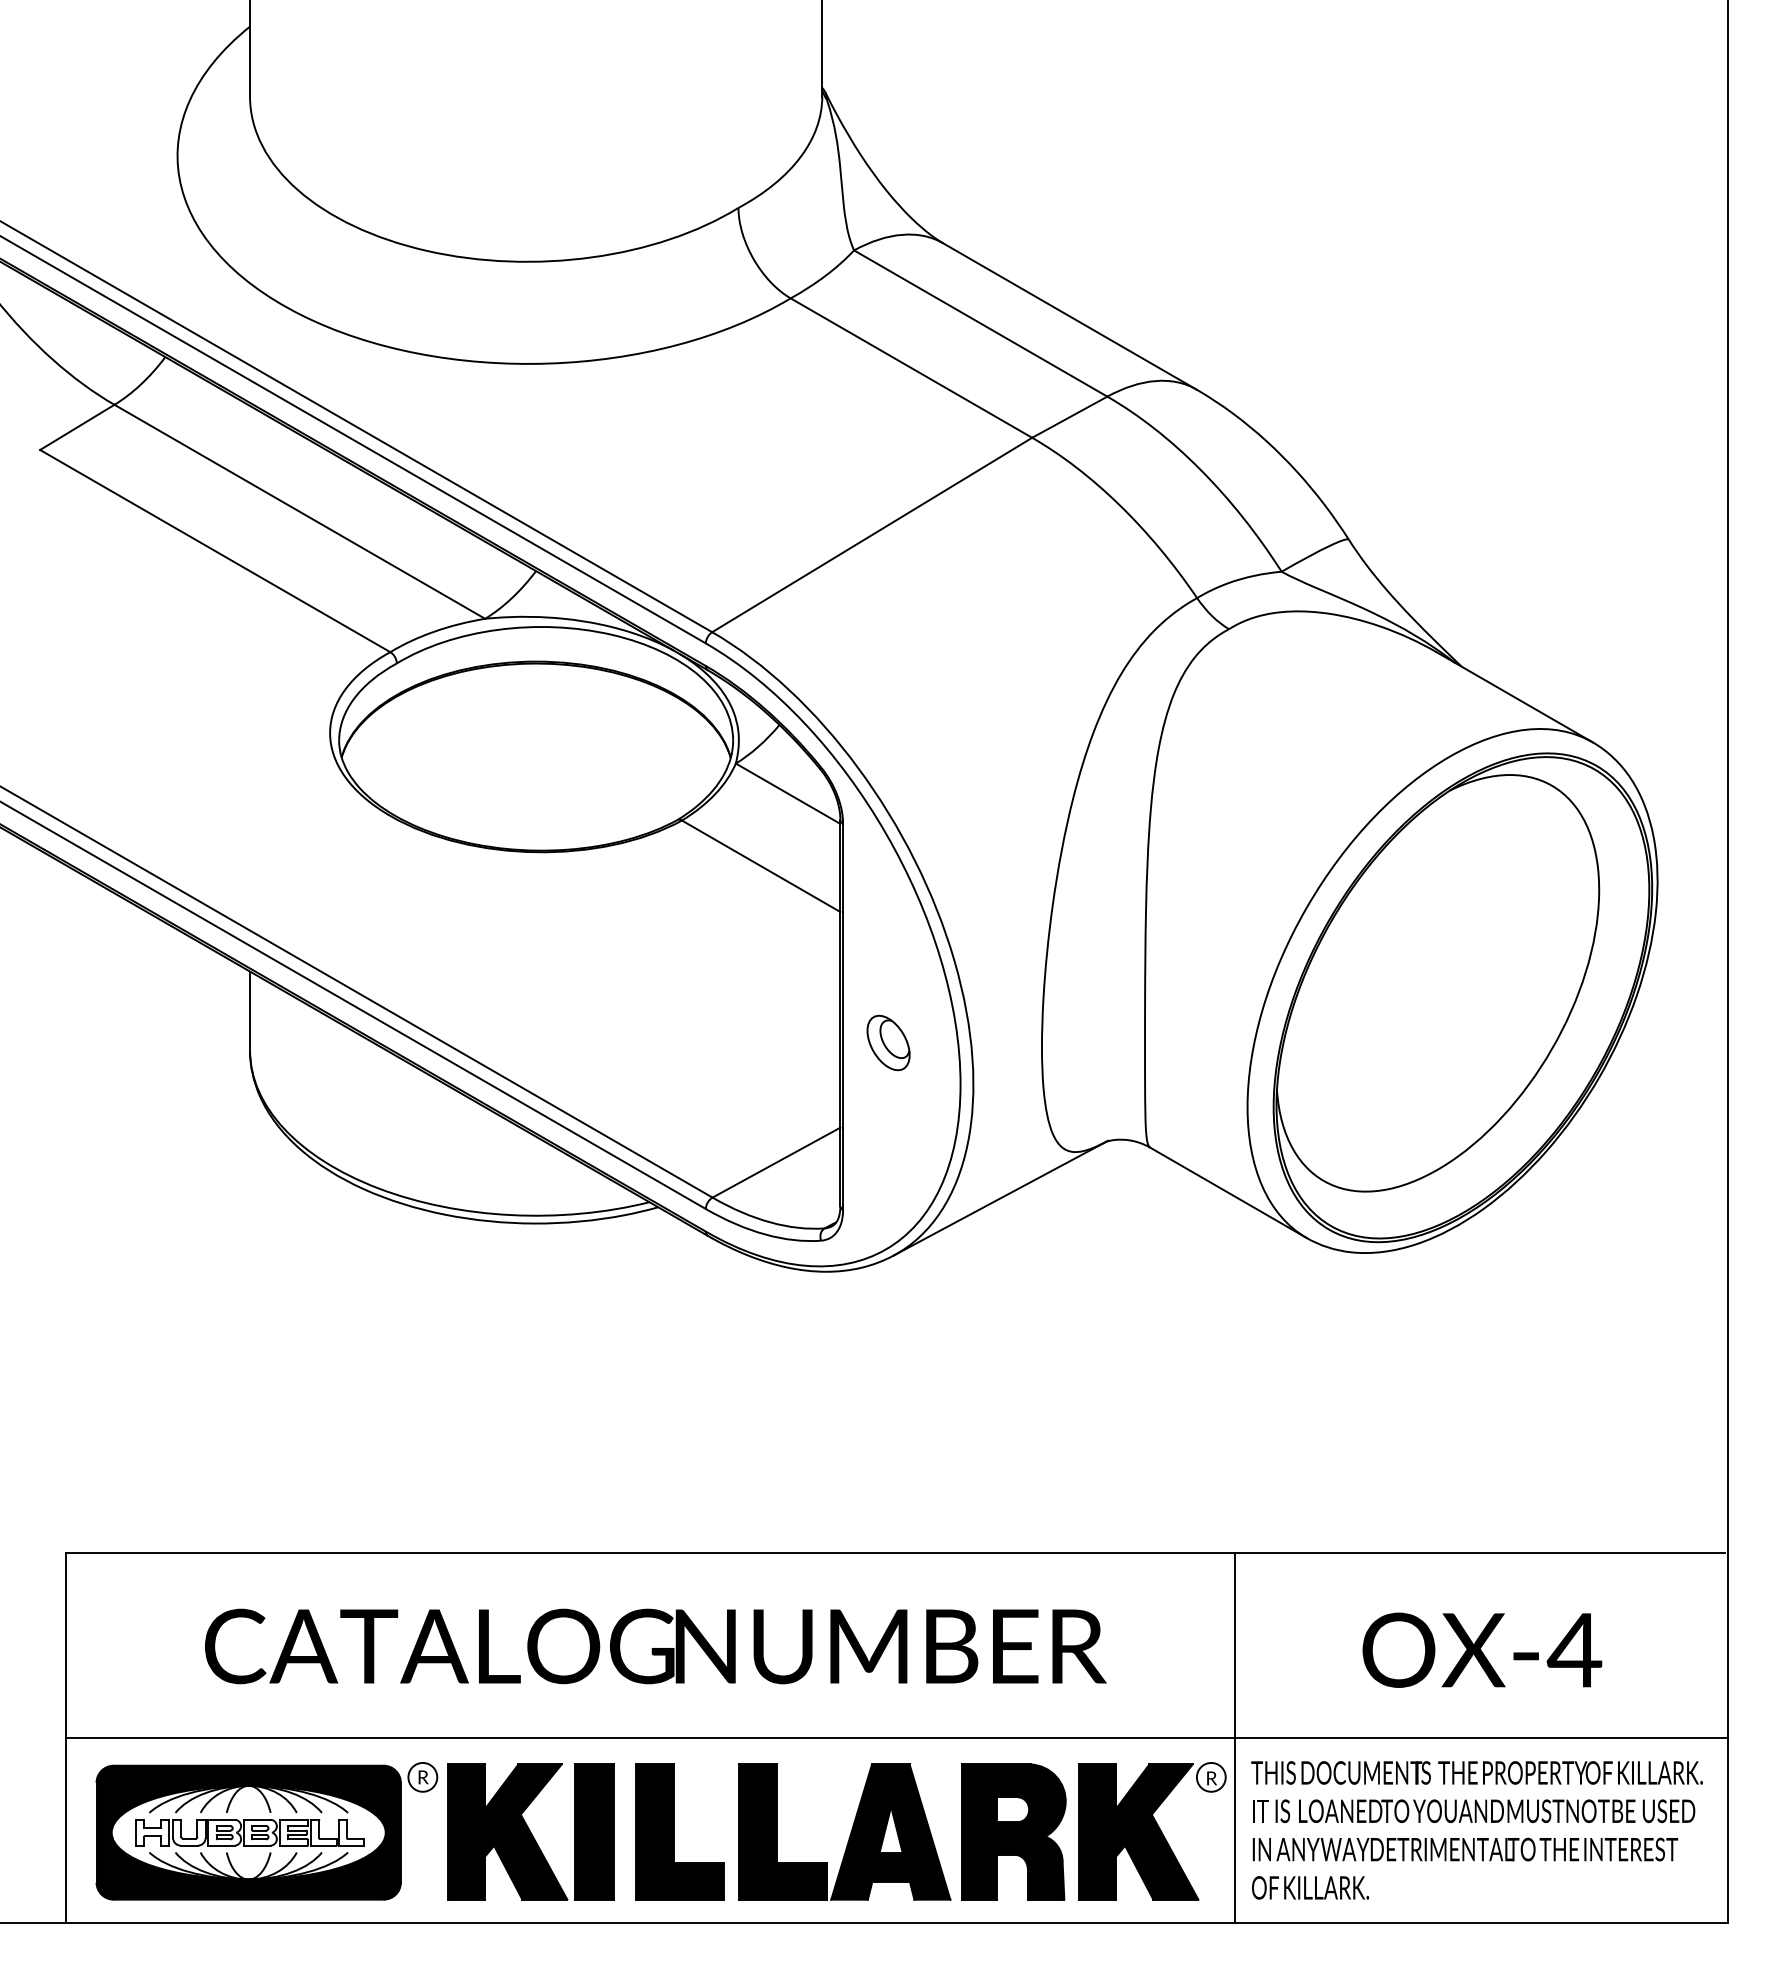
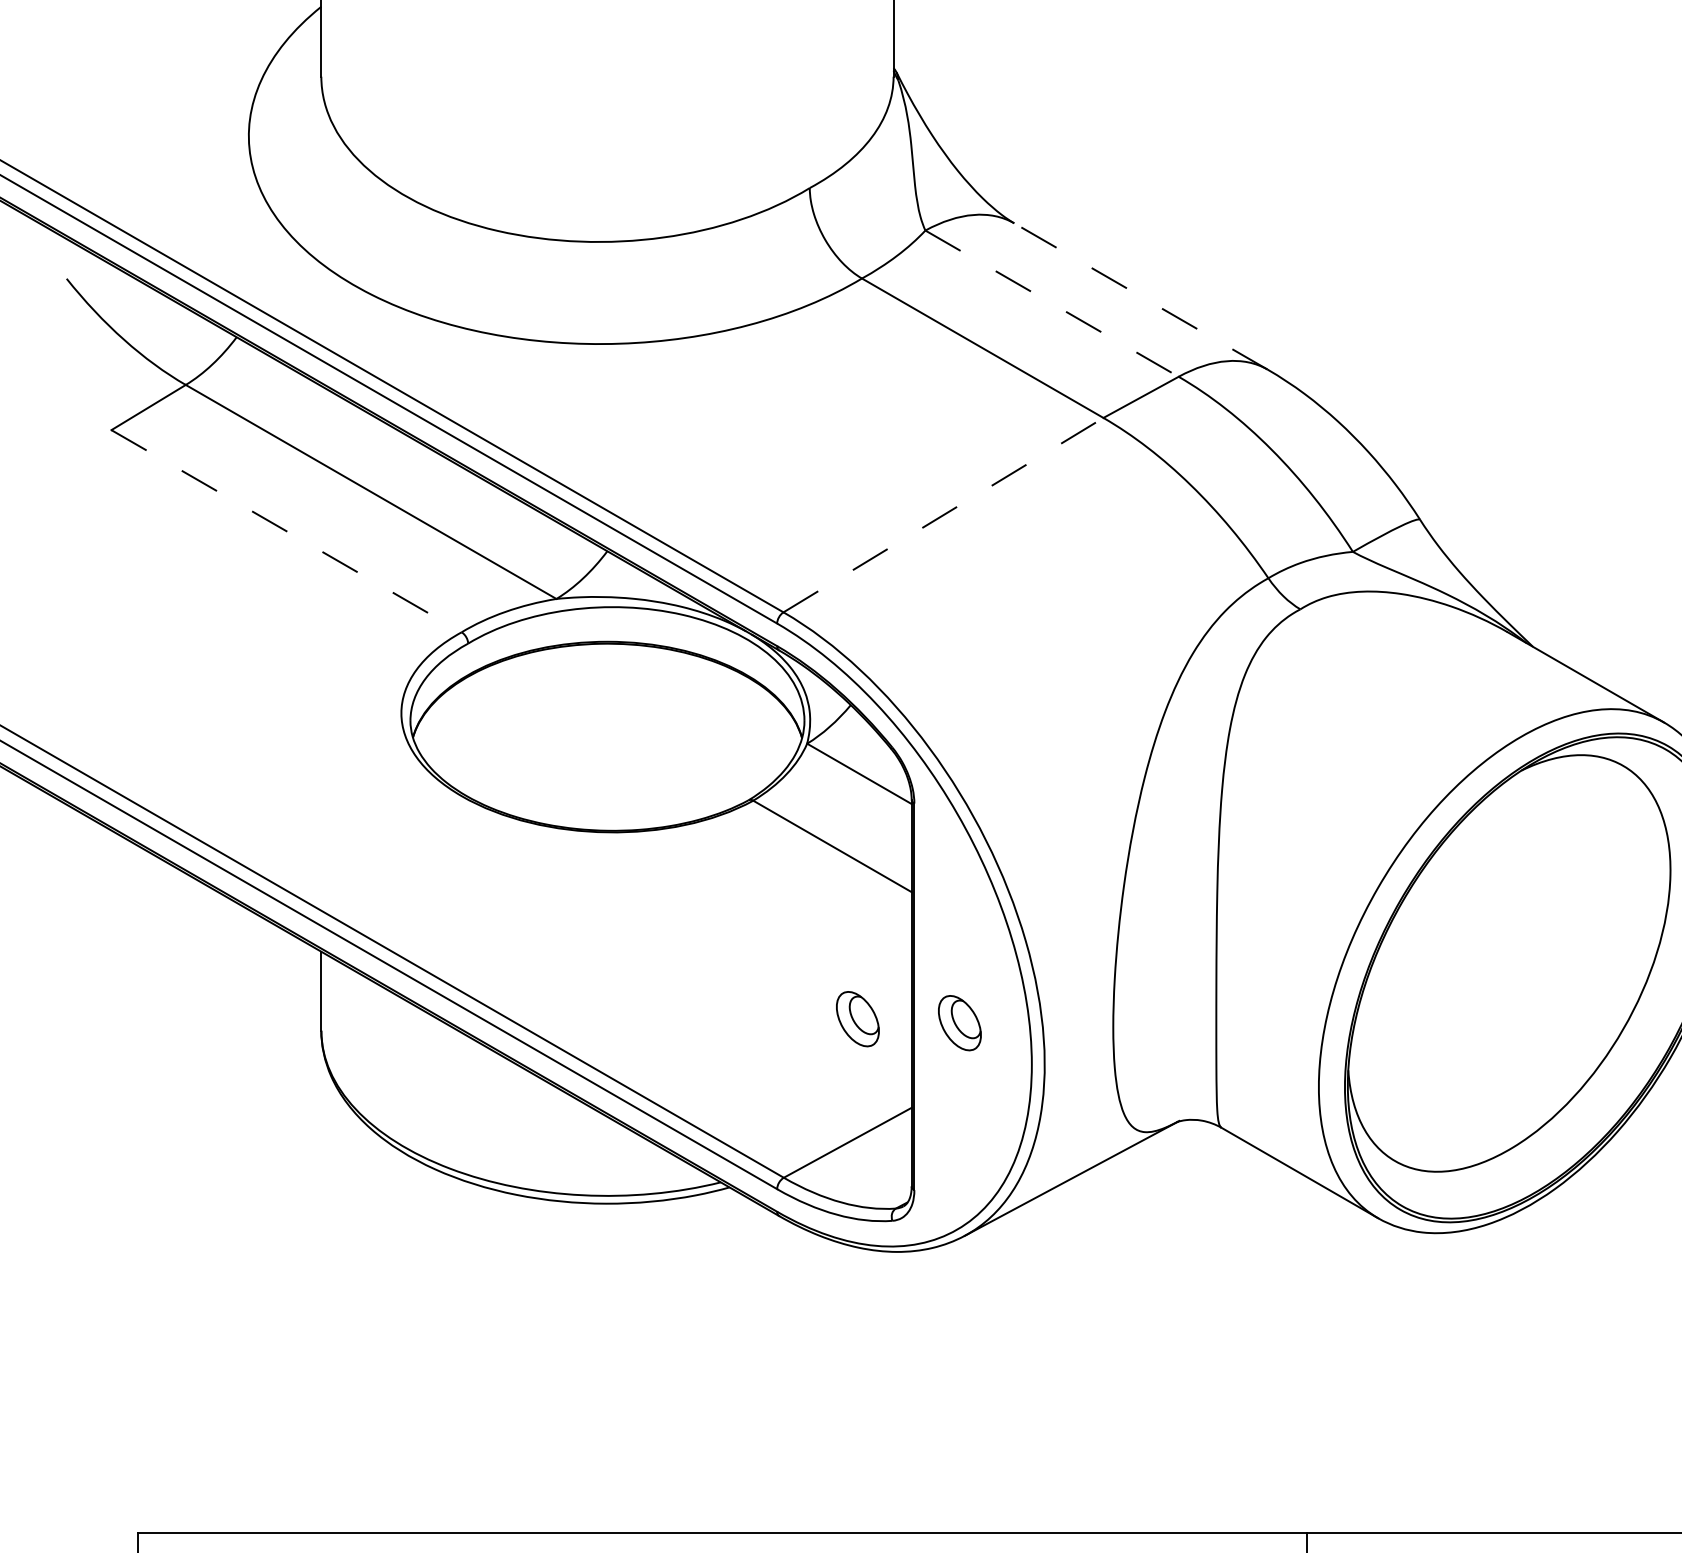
line: (1069, 316) -> (1140, 296), solid -> dashed
line: (981, 323) -> (1052, 303), solid -> dashed
line: (872, 534) -> (943, 514), solid -> dashed
line: (215, 551) -> (286, 531), solid -> dashed
part: (786, 1038) -> (857, 1018), added

